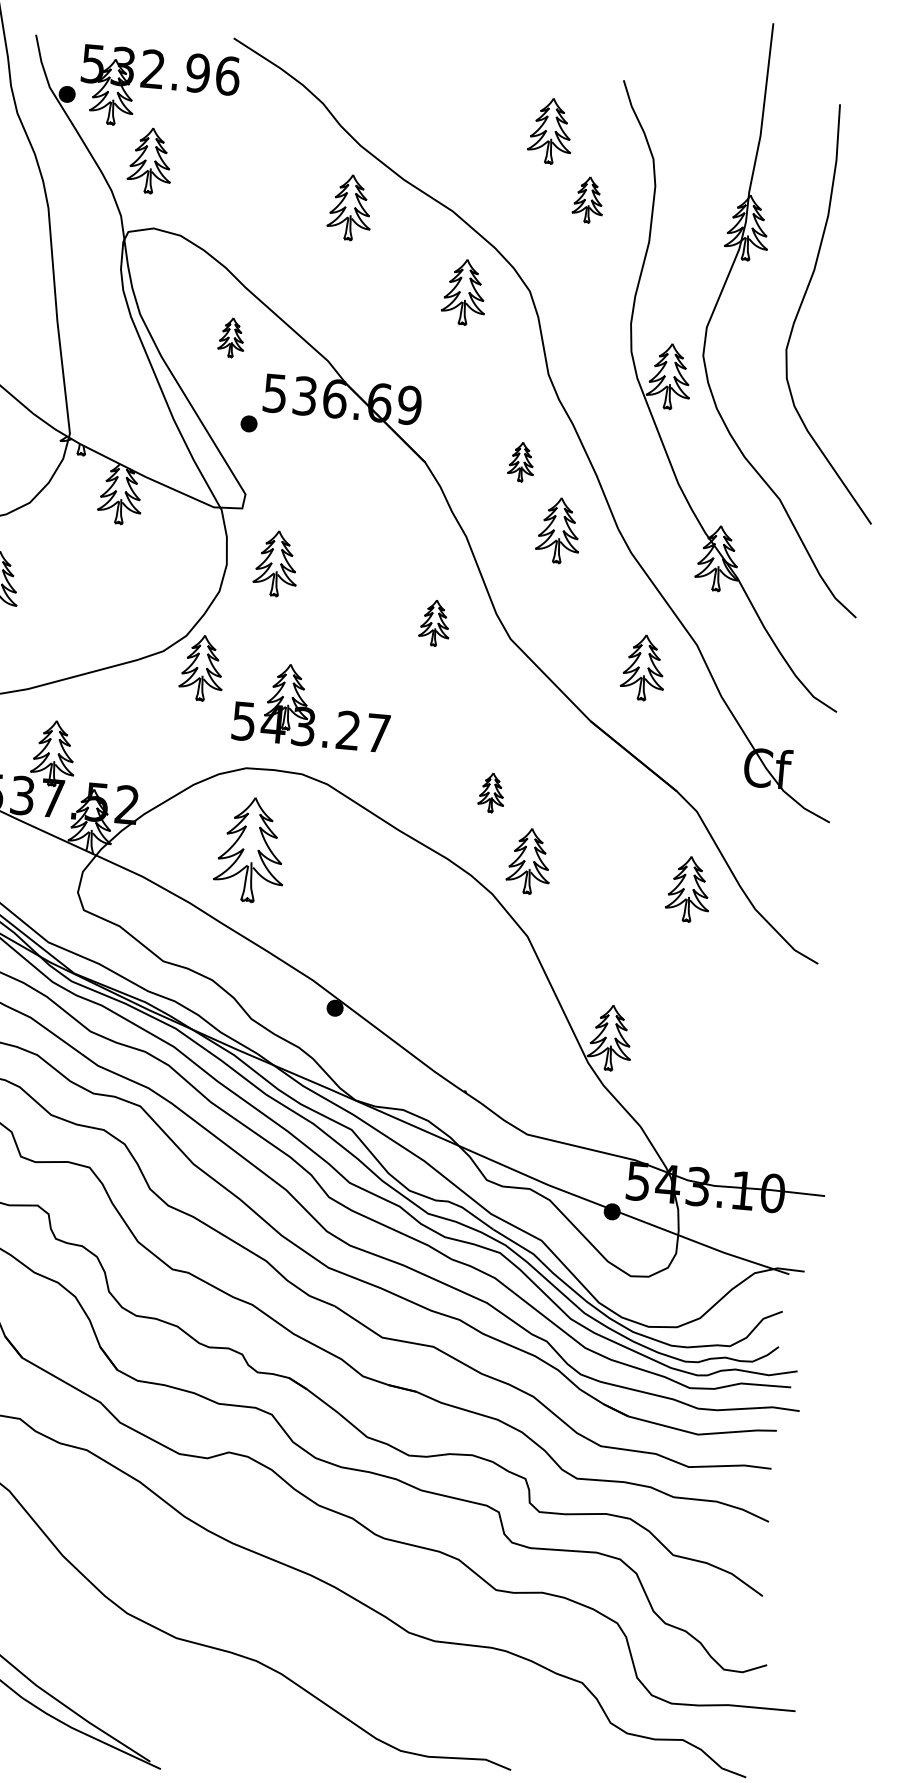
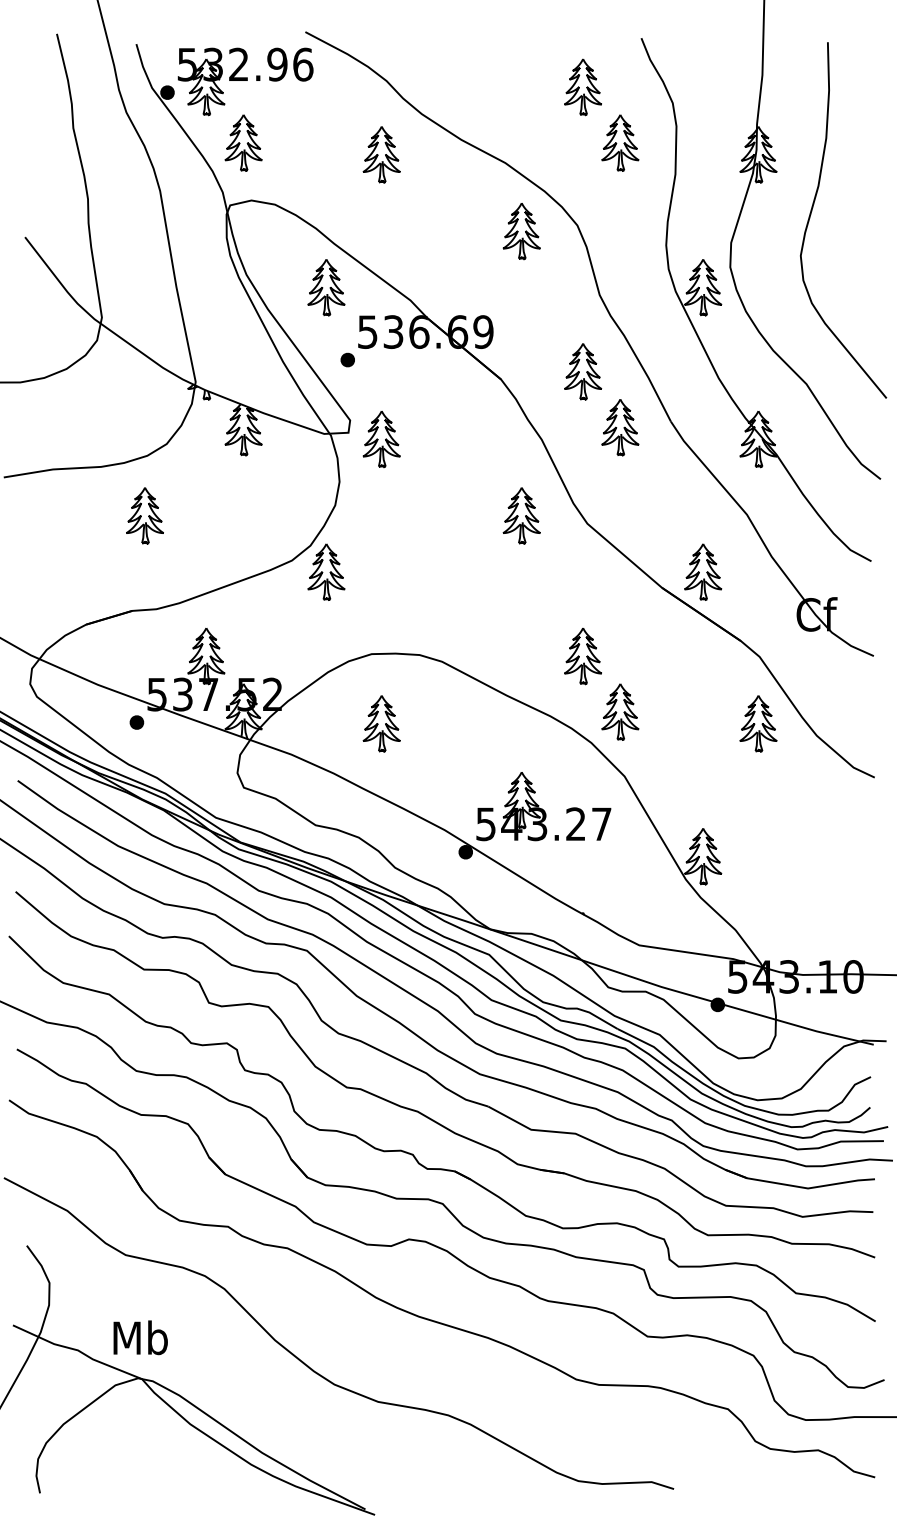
part: (588, 199) -> (620, 142), size x1.43
part: (350, 207) -> (381, 154), moved
part: (231, 337) -> (326, 287), size x1.67
part: (521, 461) -> (583, 371), size x1.67
part: (276, 563) -> (381, 439), moved
part: (434, 622) -> (521, 515), size x1.43
part: (644, 667) -> (703, 571), moved
part: (312, 706) -> (543, 806), moved
part: (491, 792) -> (582, 656), size x1.67
part: (250, 849) -> (381, 723), size x0.62

